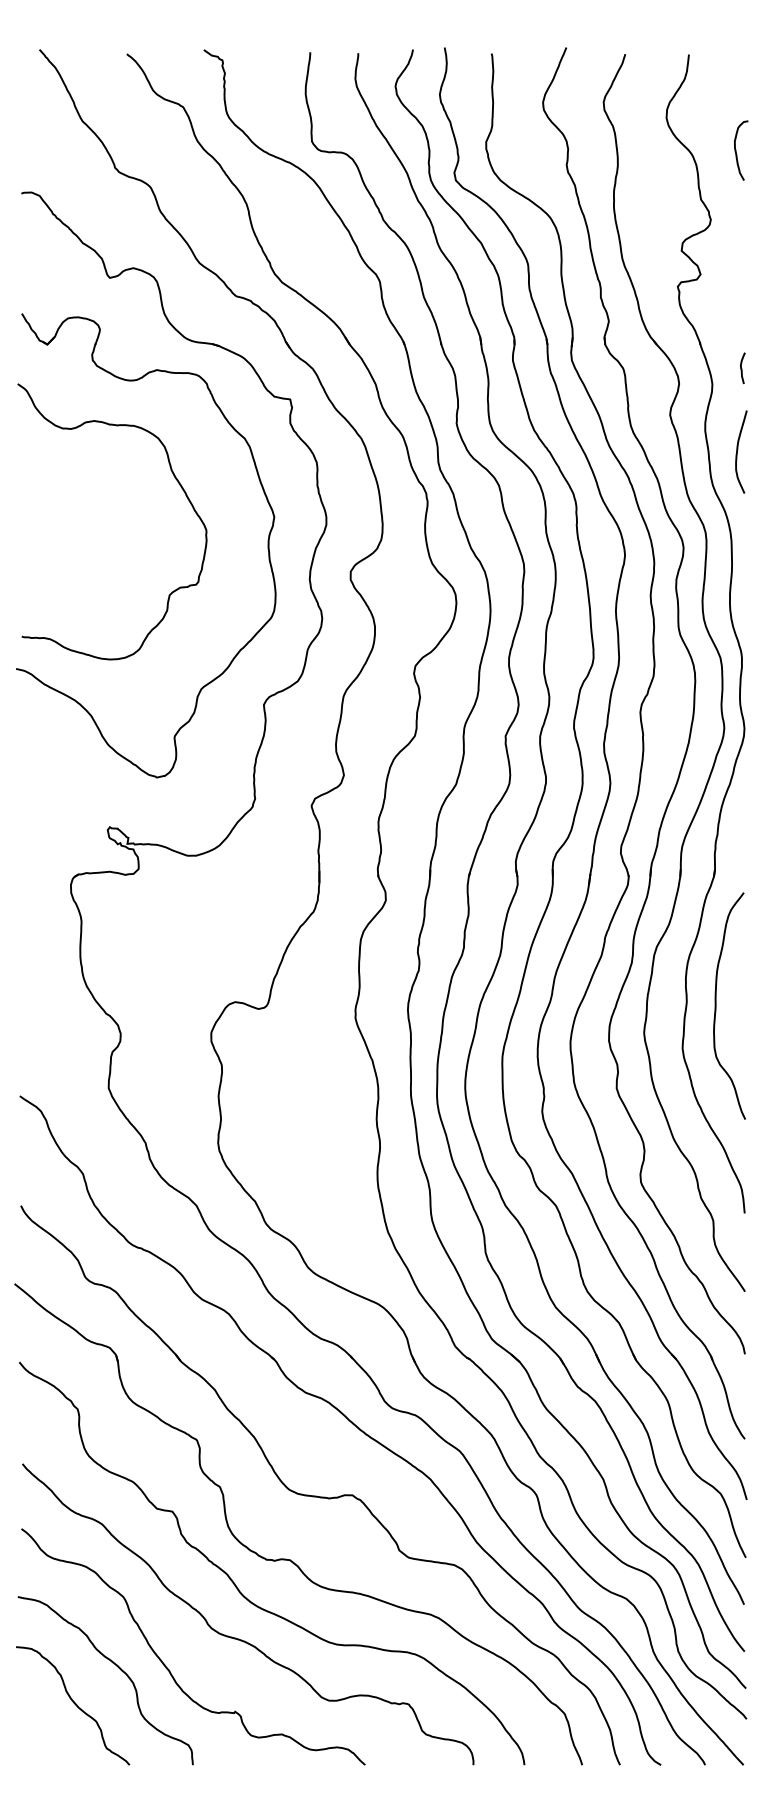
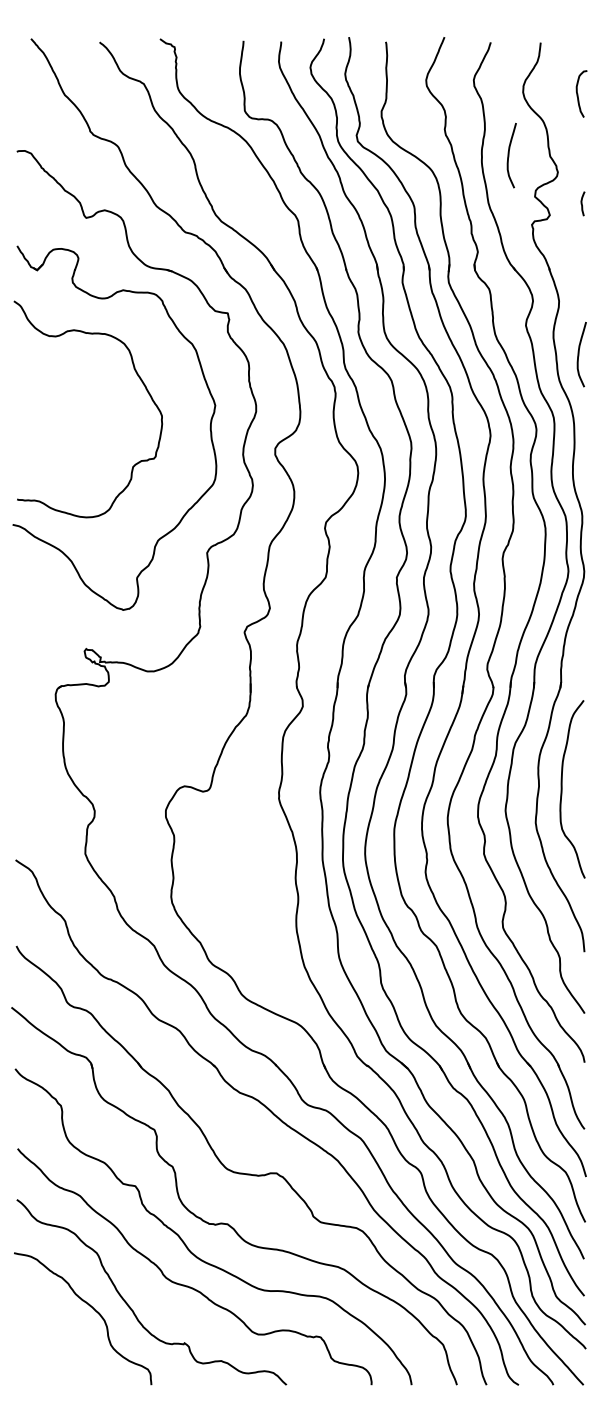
curve: (737, 149) -> (578, 93), moved
curve: (649, 198) -> (509, 155), added
curve: (742, 367) -> (582, 203), moved
curve: (74, 1704) -> (58, 1337), removed

